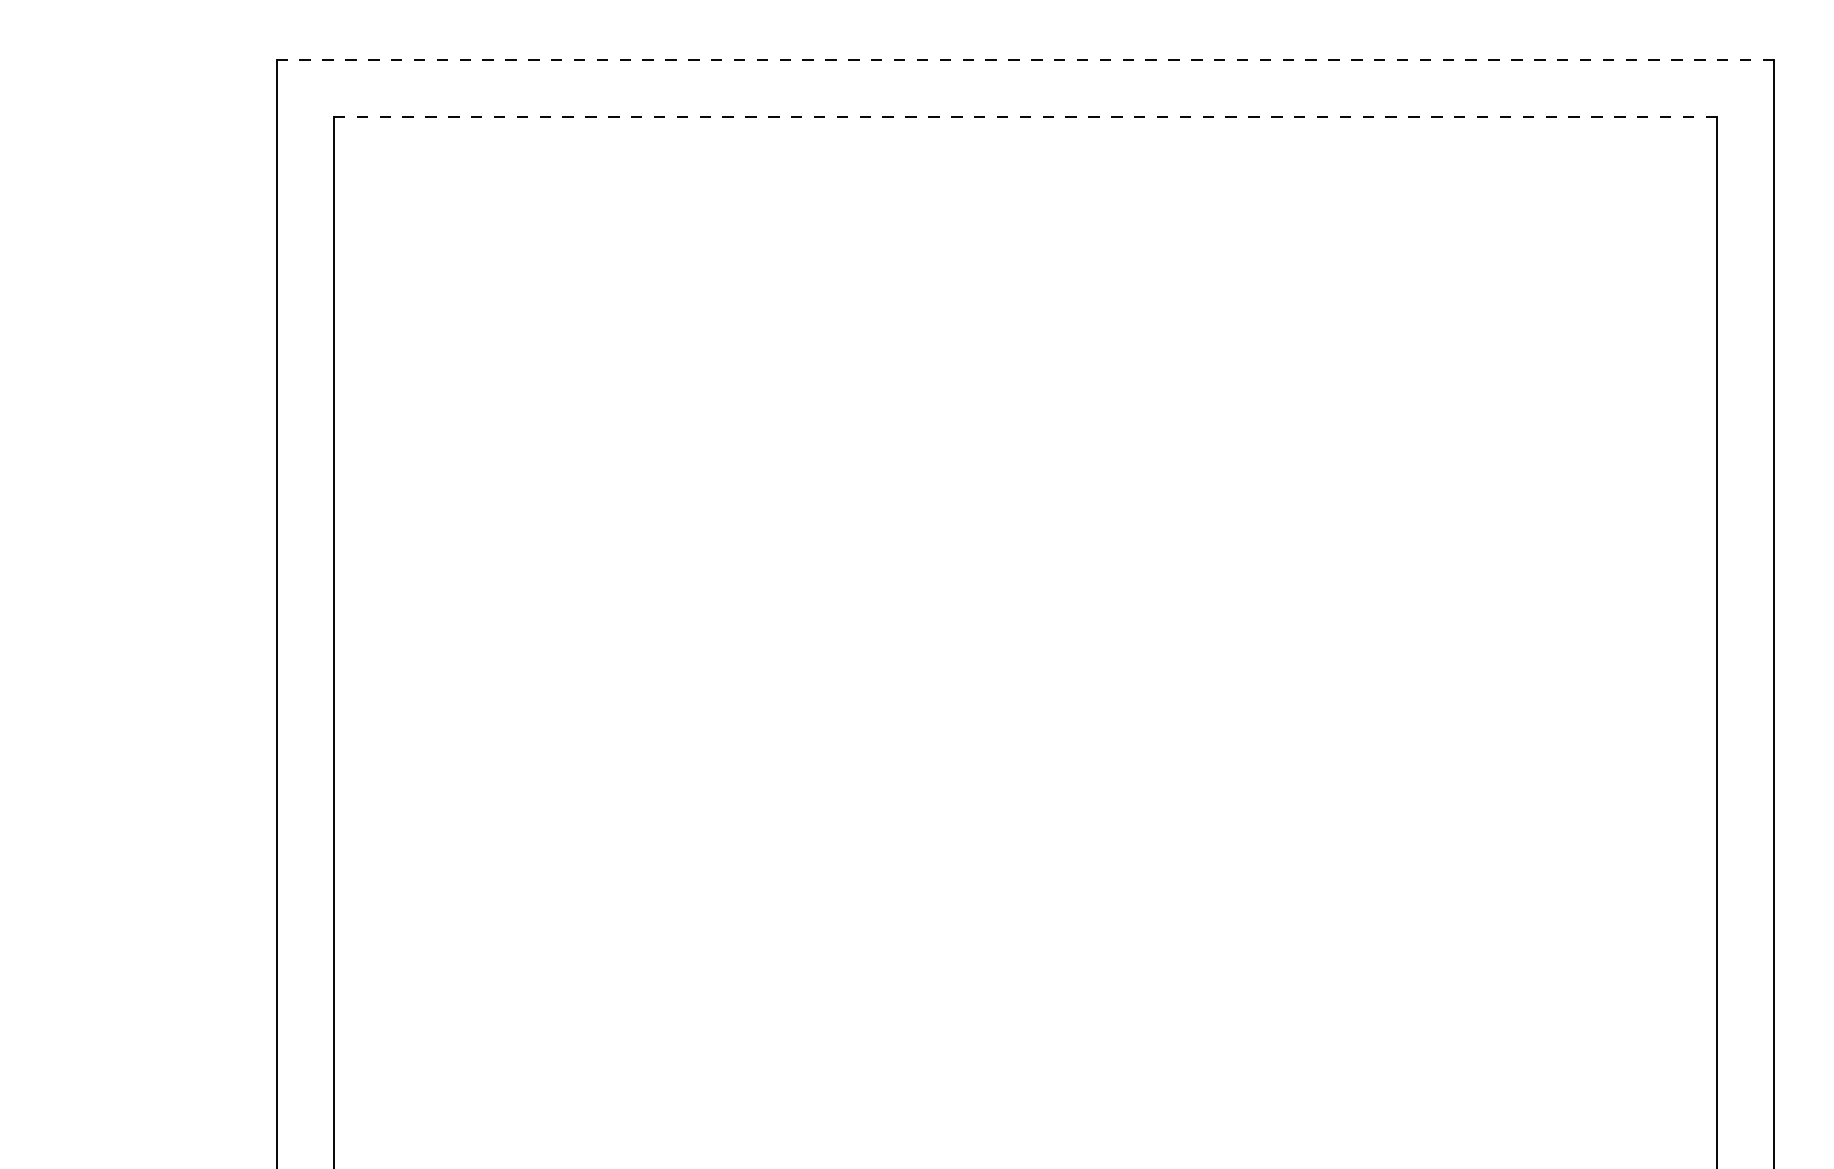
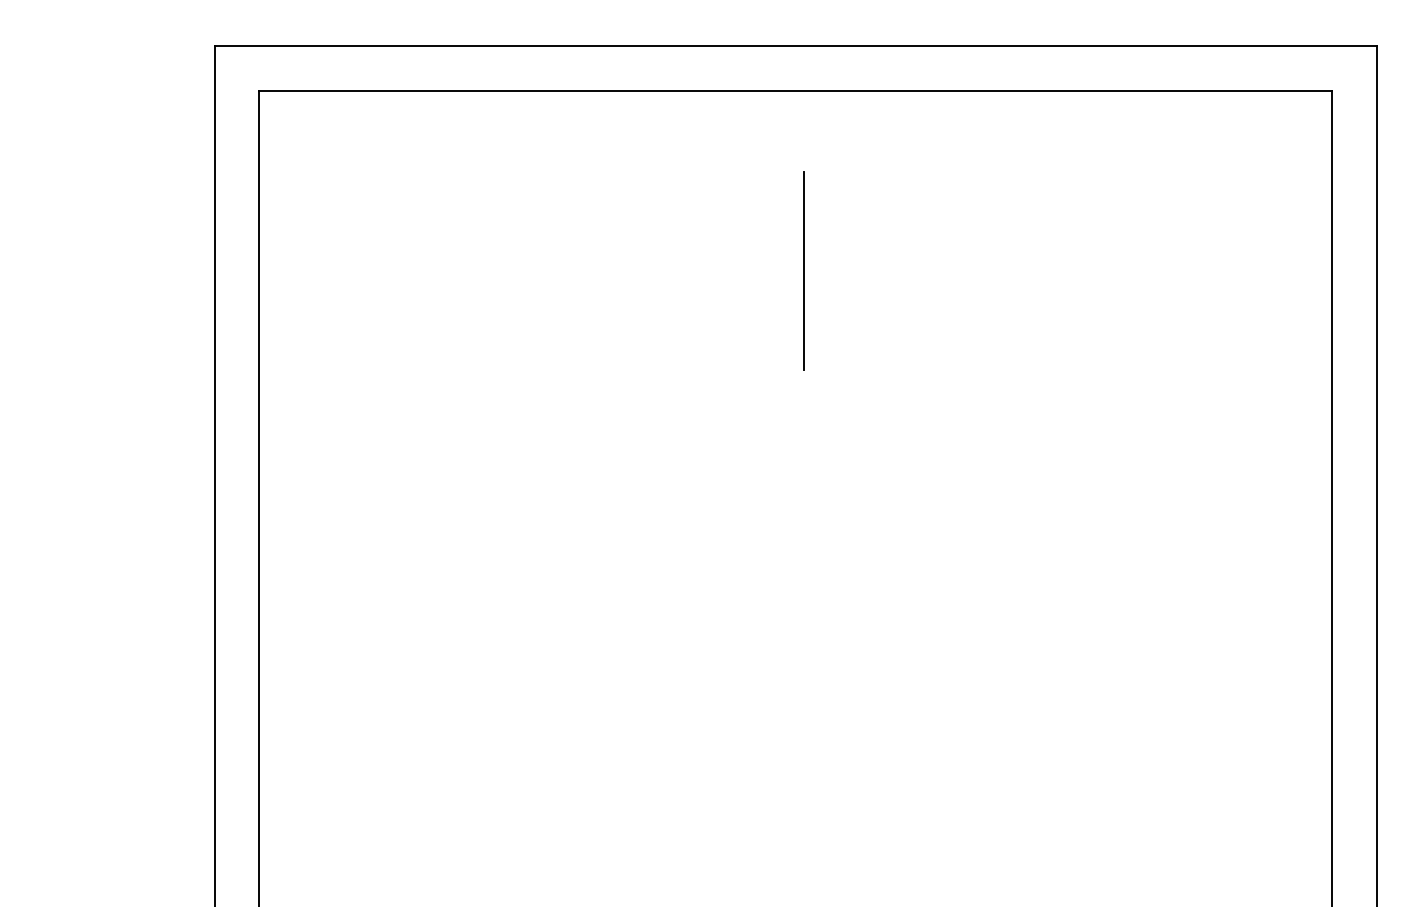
line: (1025, 60) -> (795, 46), dashed -> solid
line: (1025, 117) -> (795, 91), dashed -> solid
line: (1035, 349) -> (803, 271), added

